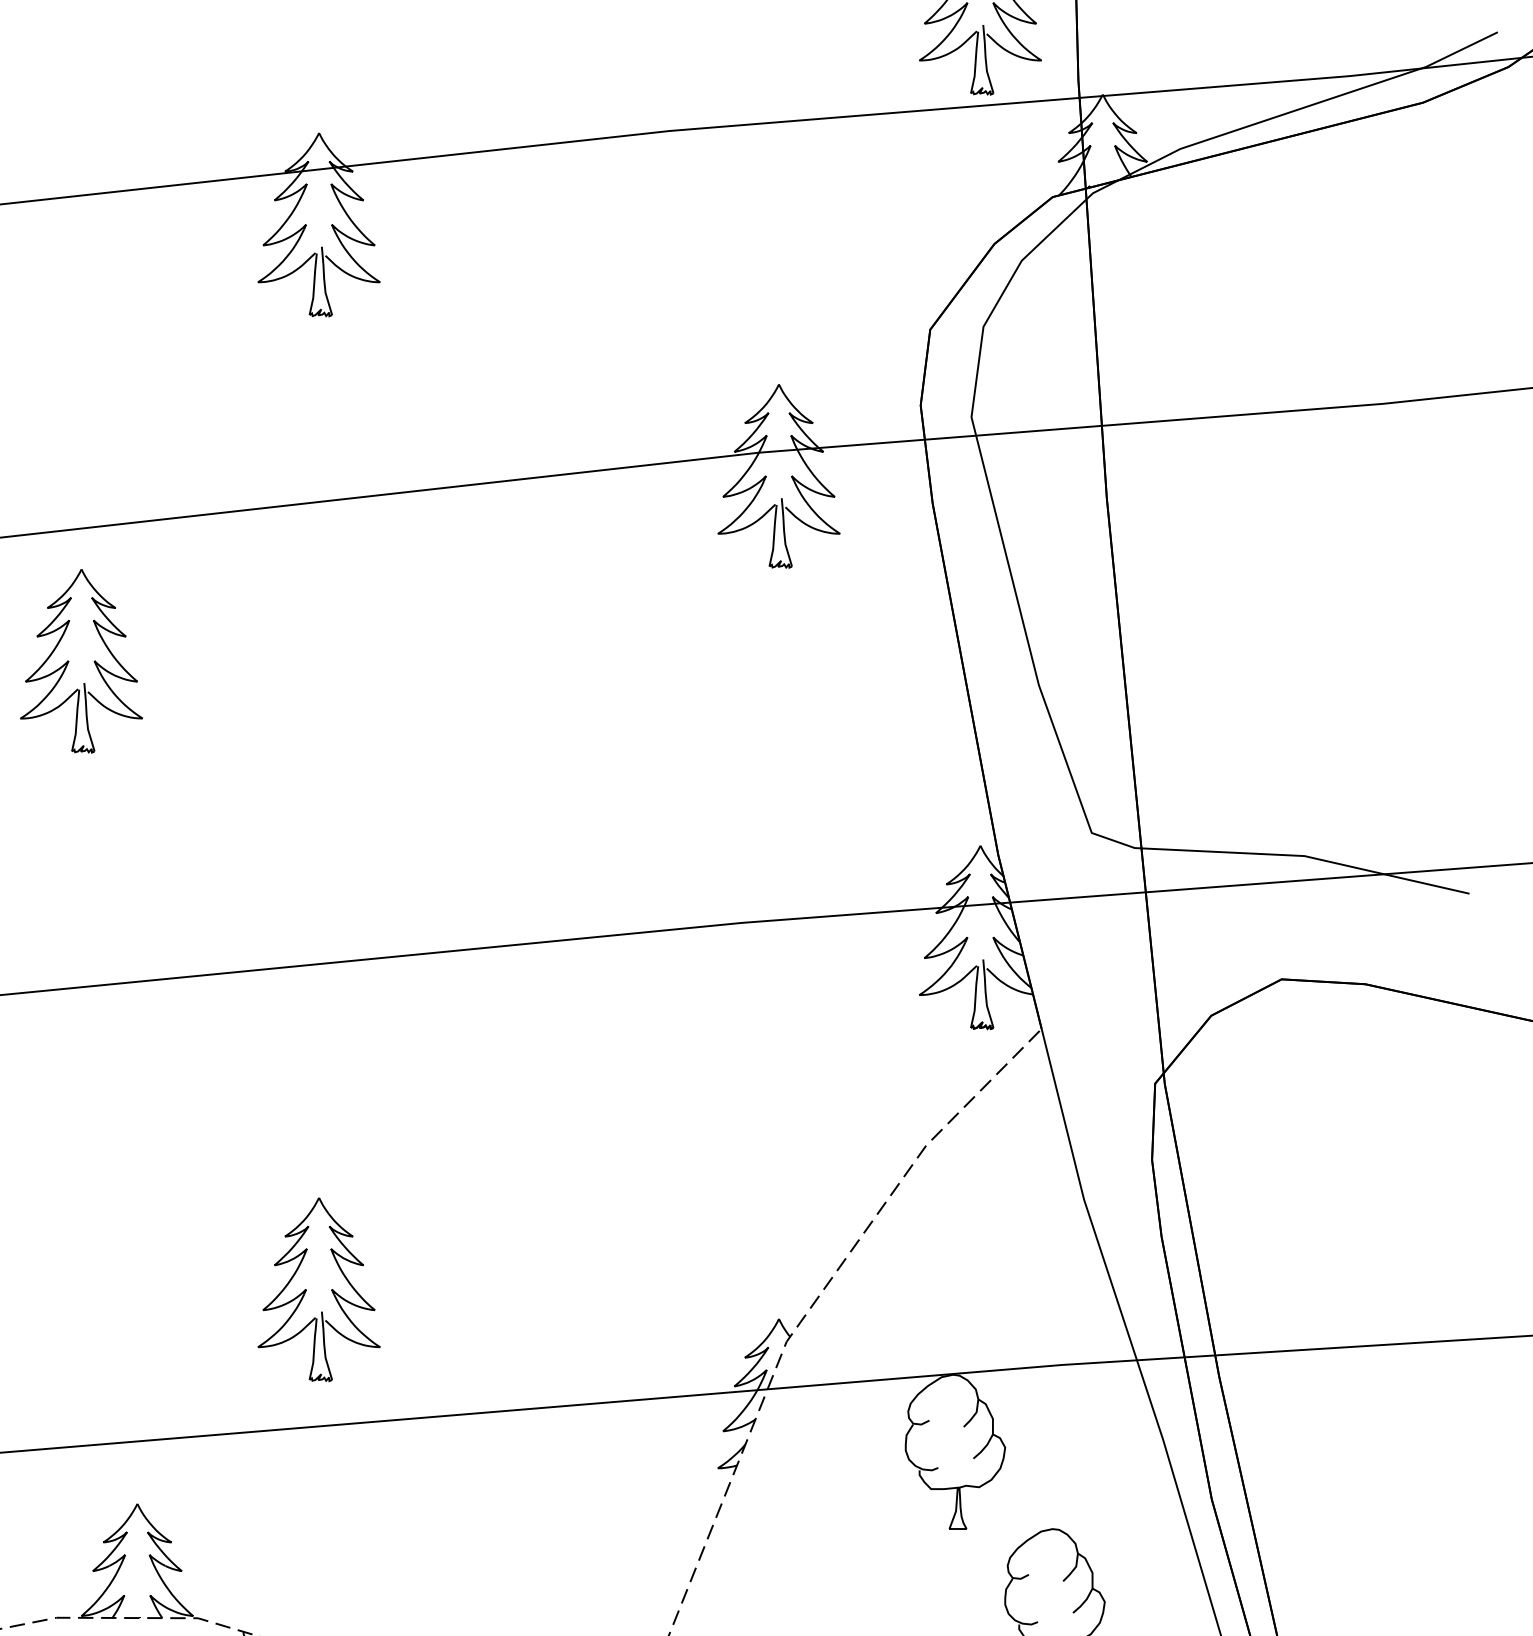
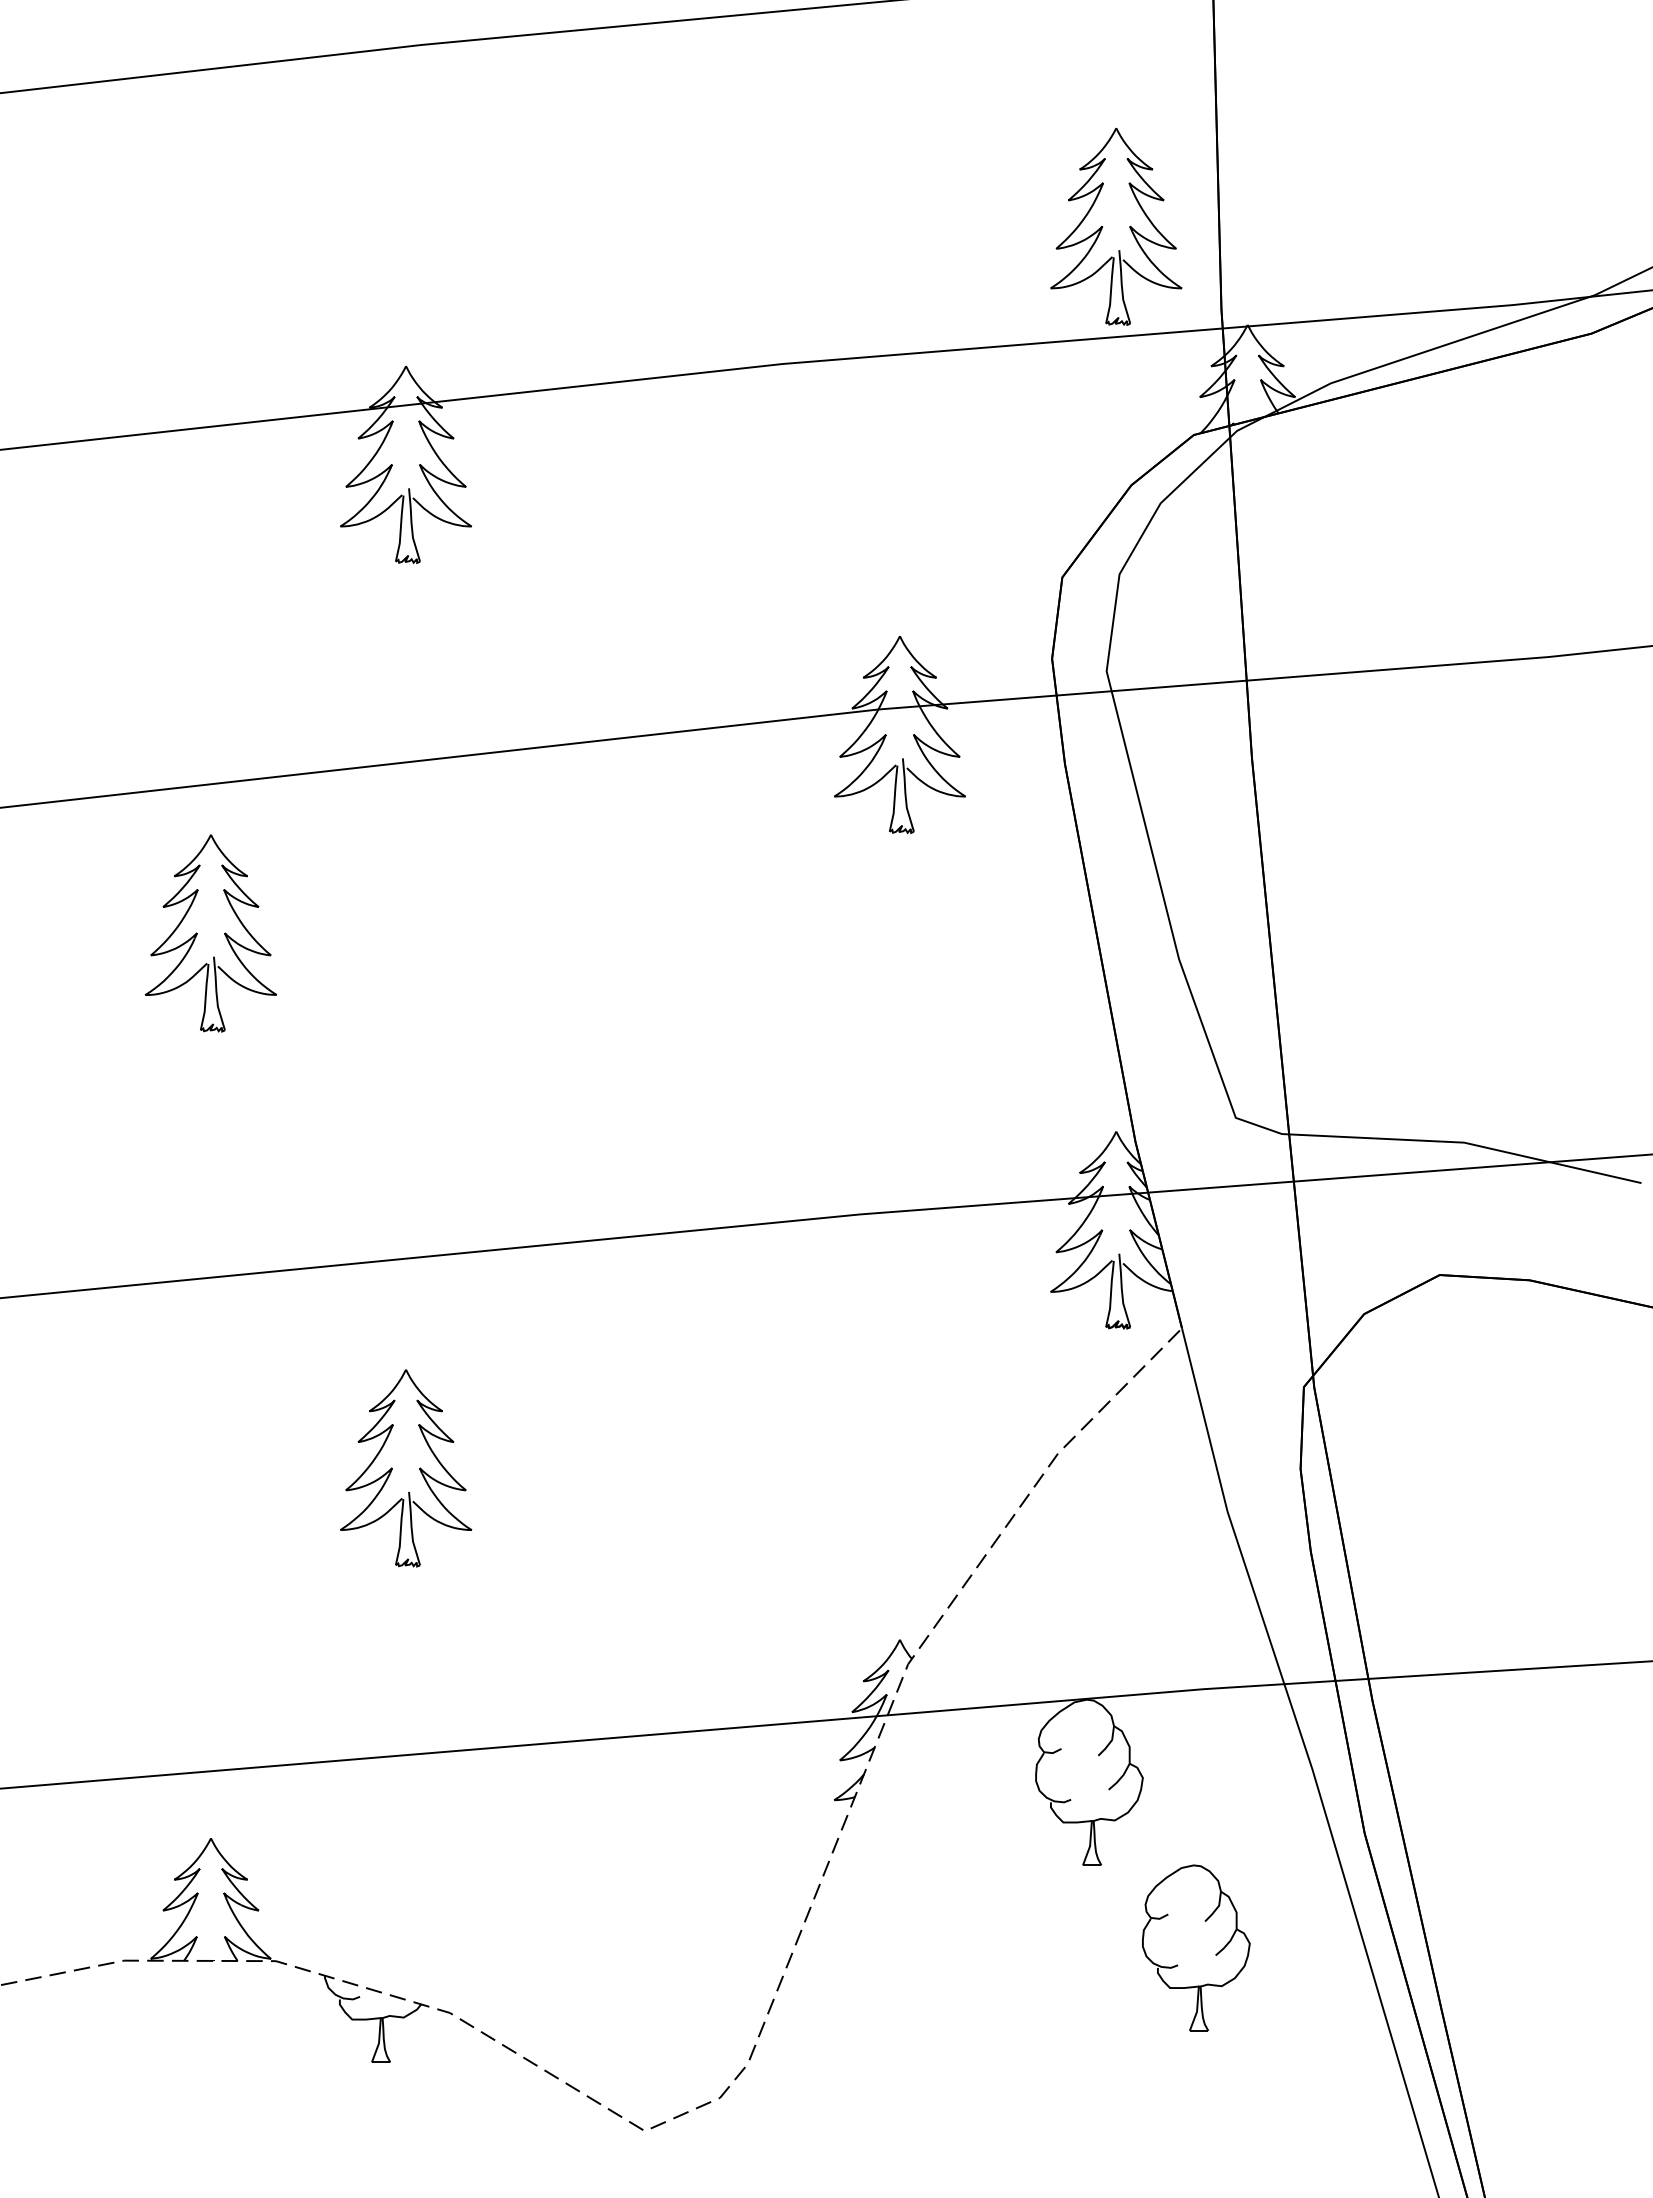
part: (69, 661) -> (197, 933), moved
part: (331, 1289) -> (419, 1468), moved

